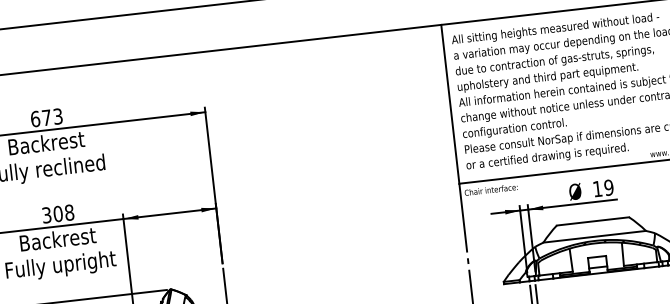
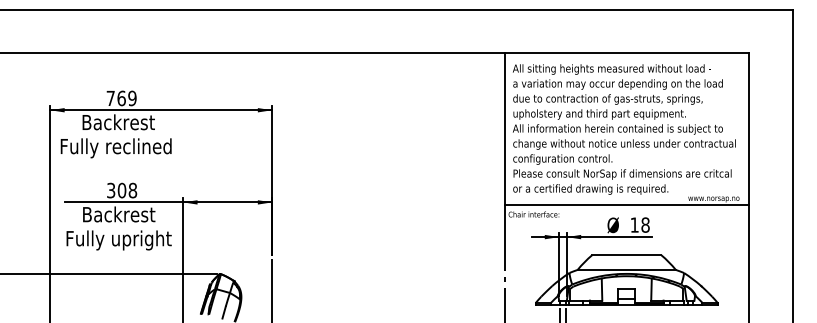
text: (46, 117) -> (121, 98), 673 -> 769
text: (608, 187) -> (645, 224), 19 -> 18

